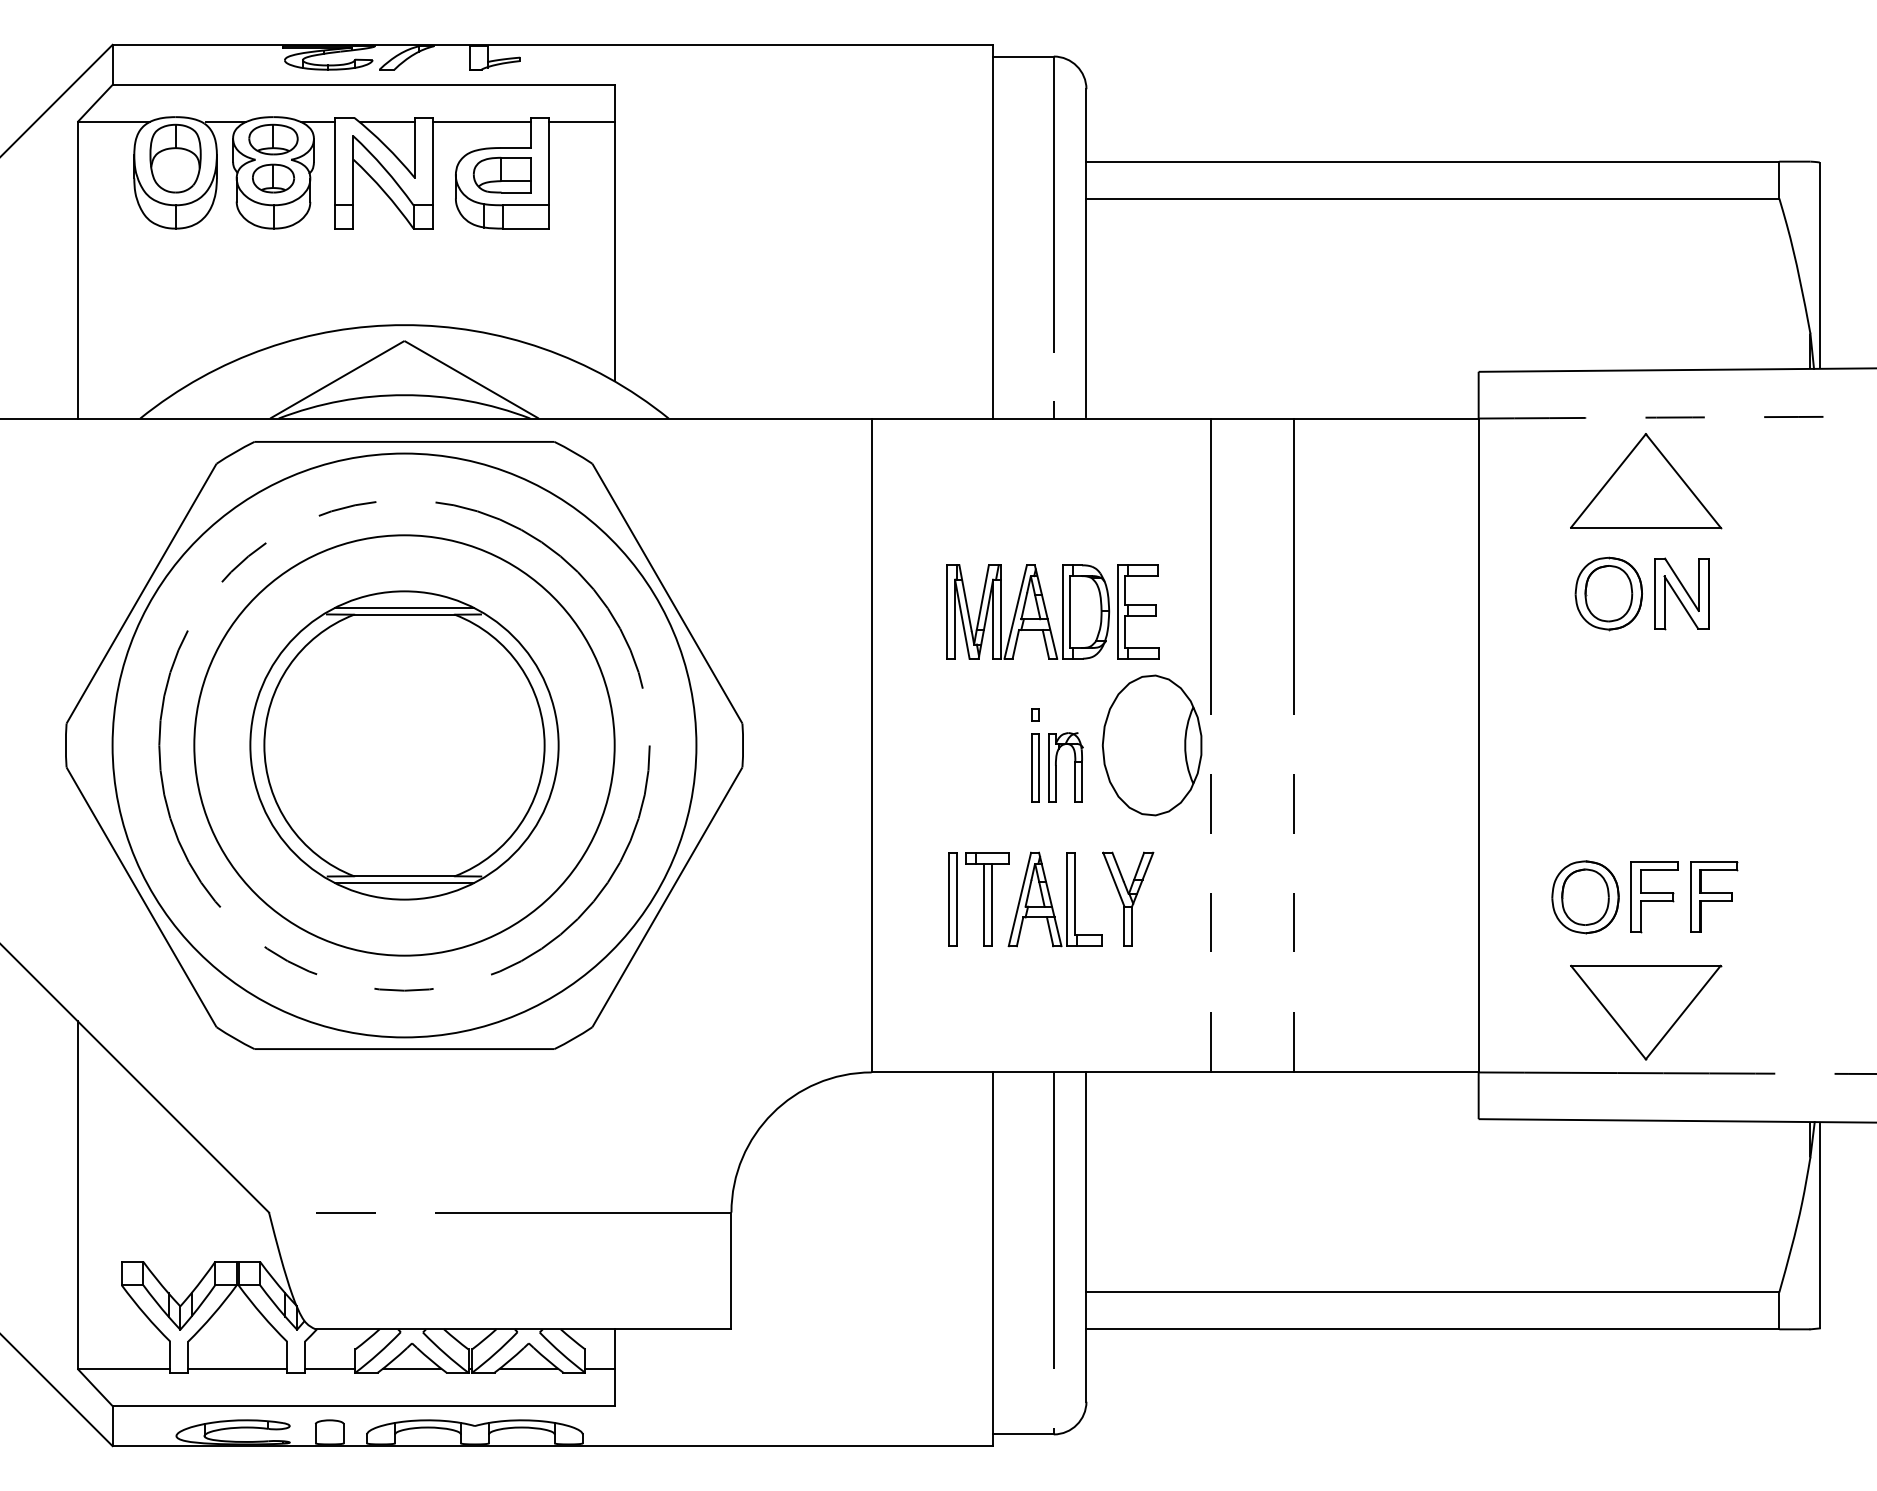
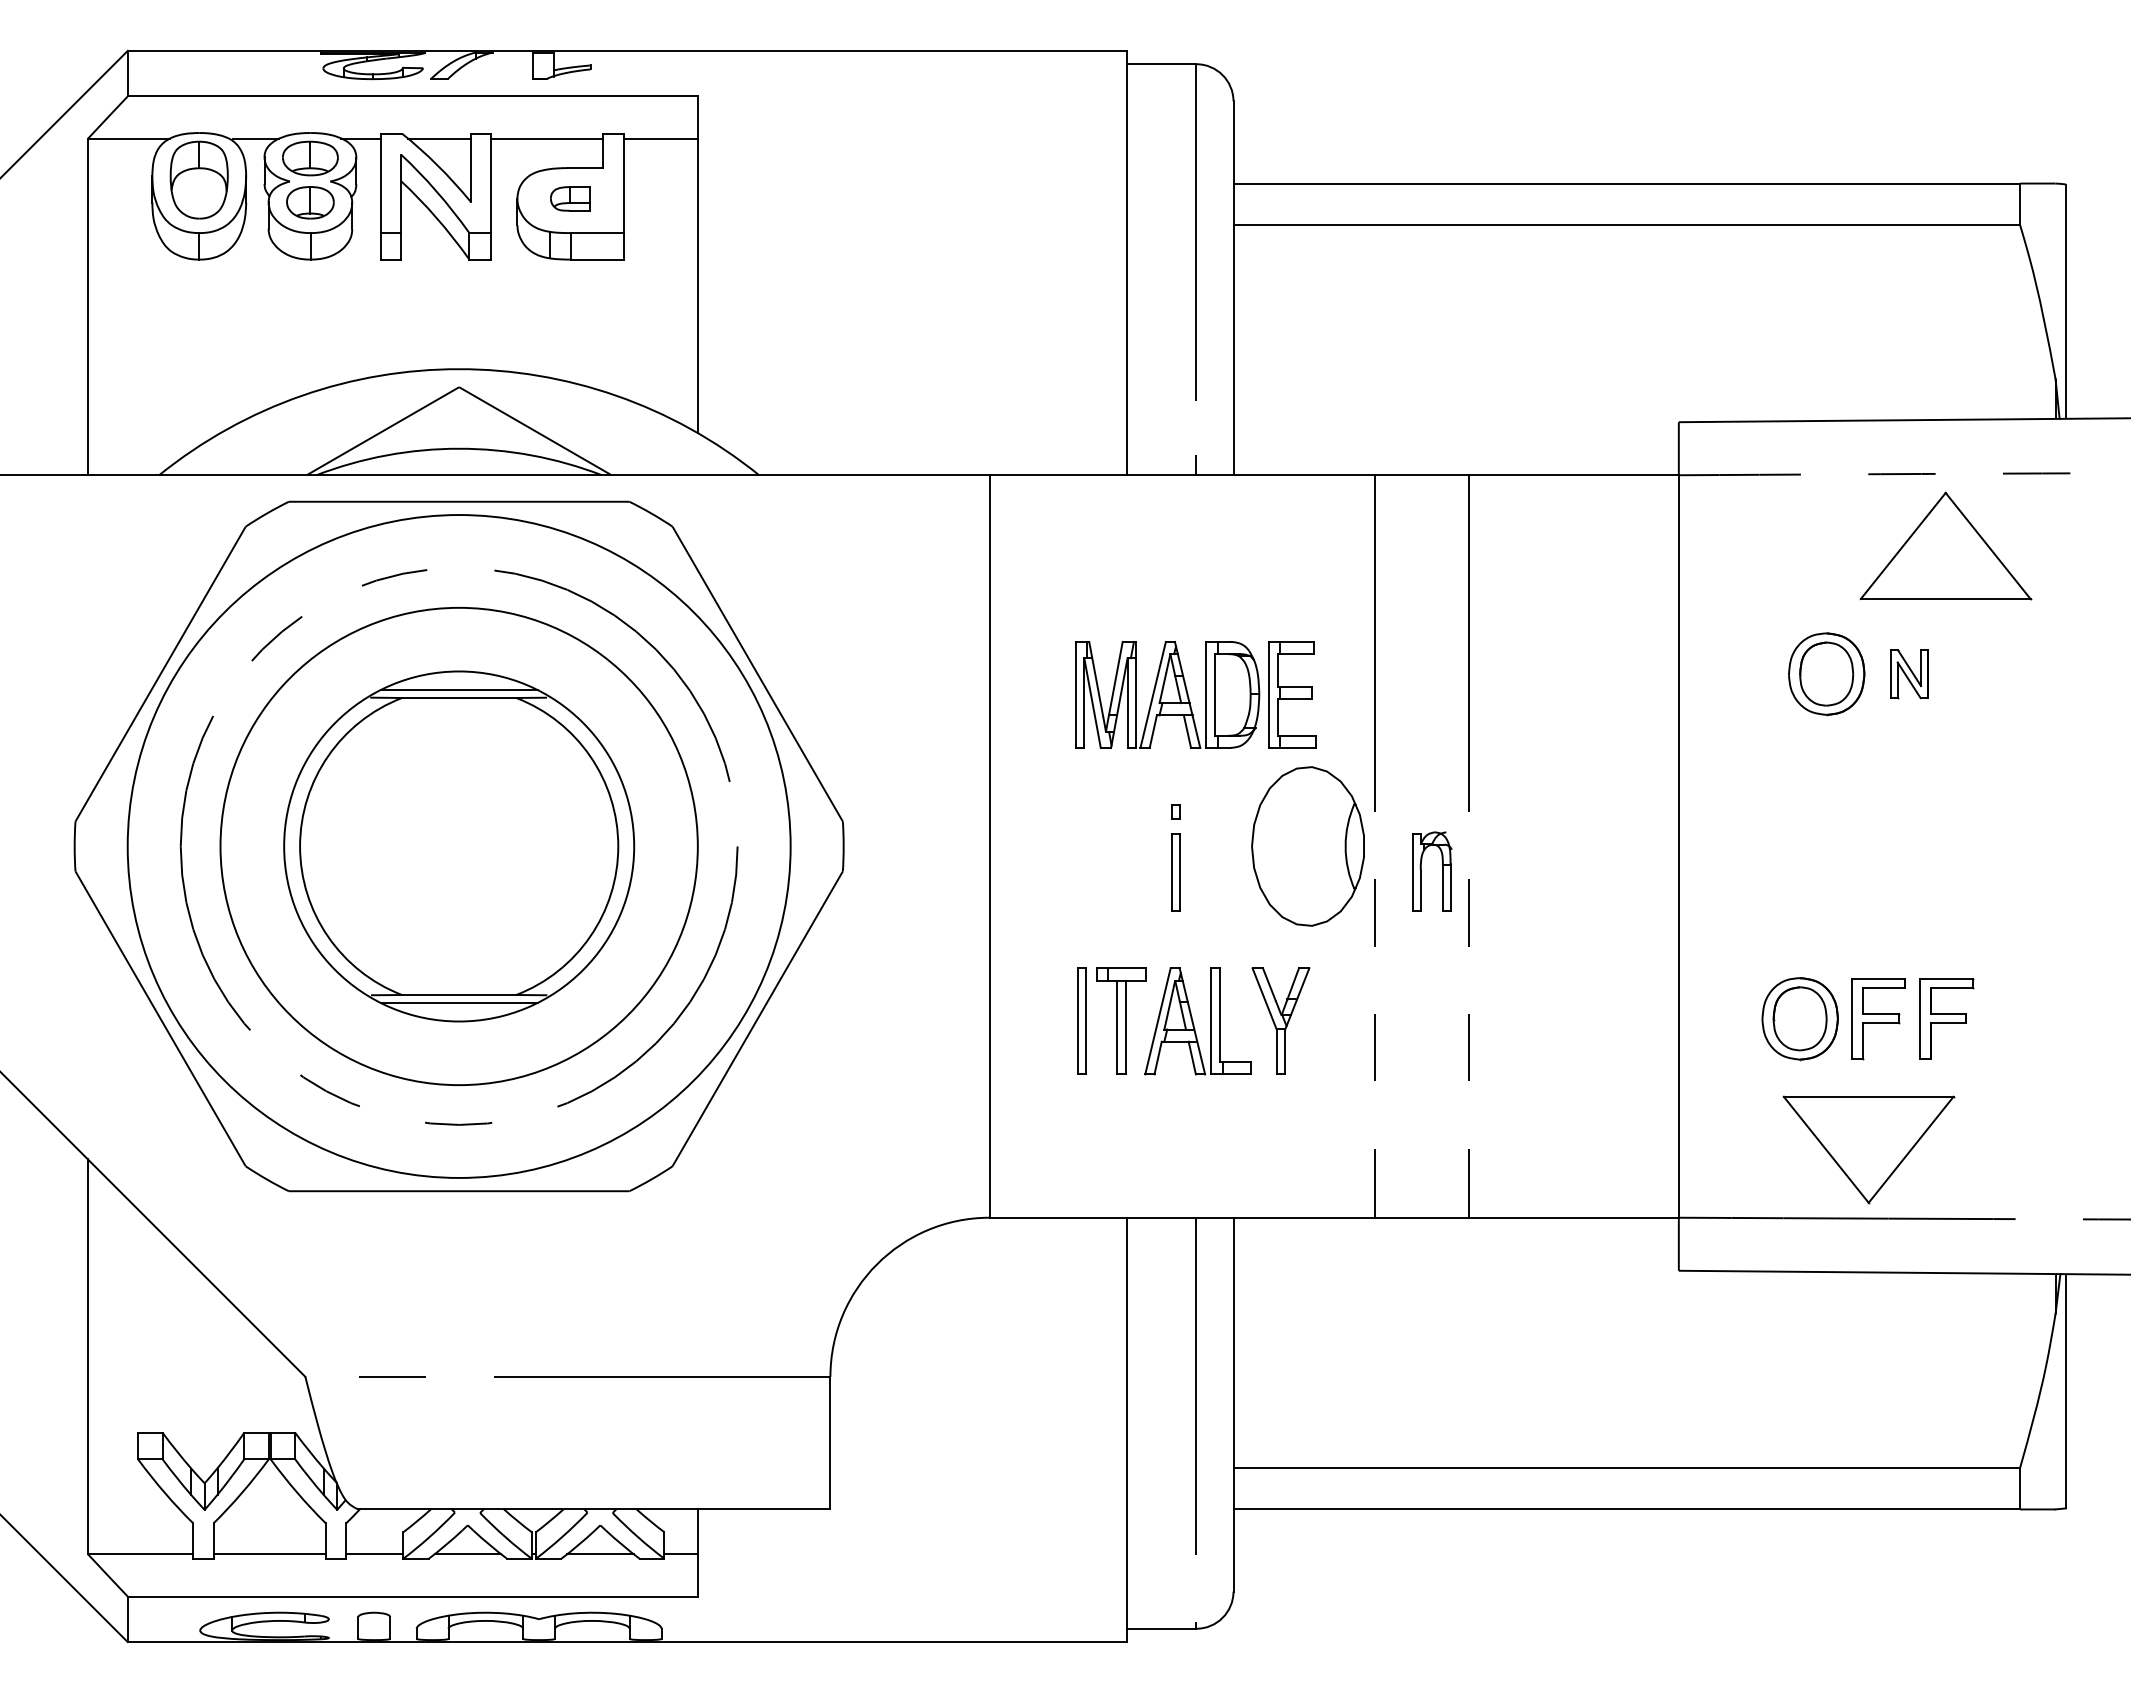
part: (502, 174) -> (570, 198), size x0.6
part: (1645, 480) -> (1945, 545), moved
part: (1681, 594) -> (1909, 674), size x0.6
part: (1075, 767) -> (1442, 871), moved

